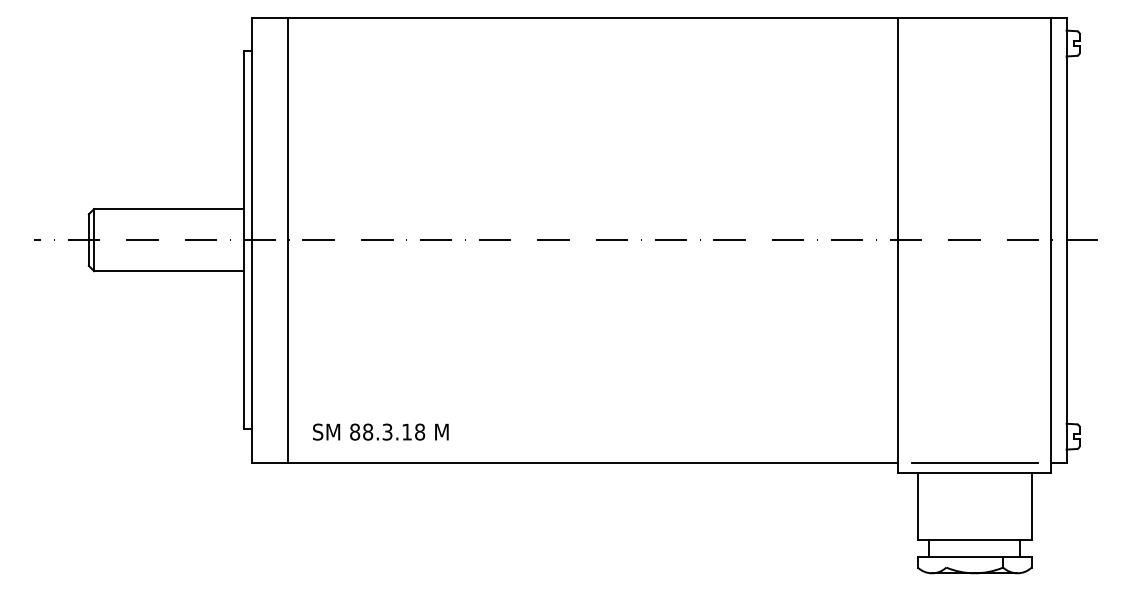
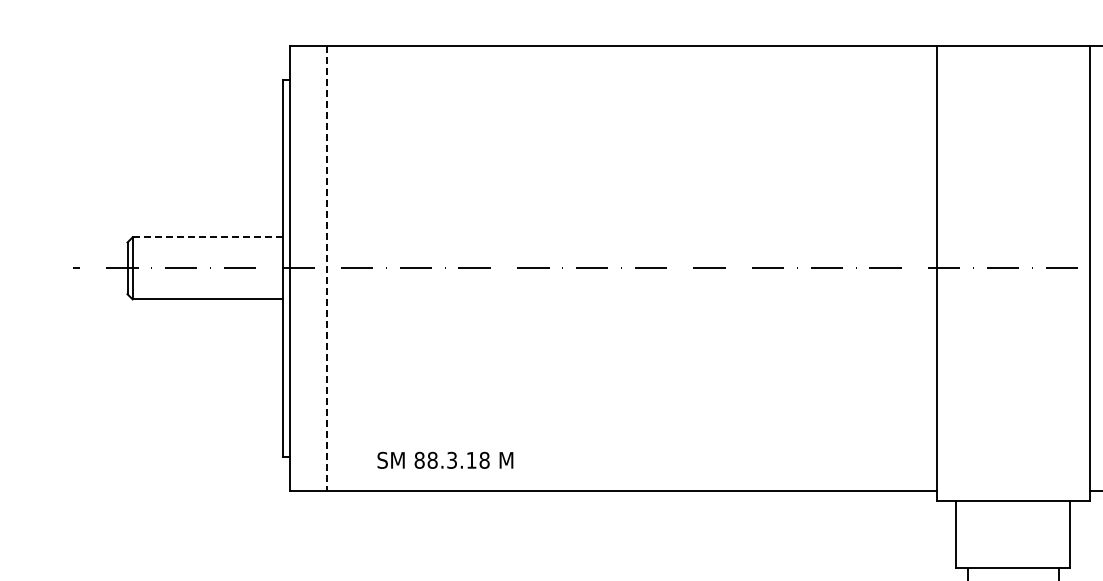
line: (168, 209) -> (207, 237), solid -> dashed
line: (288, 240) -> (327, 268), solid -> dashed
text: (380, 431) -> (445, 459), moved
line: (974, 462) -> (1013, 490), removed

